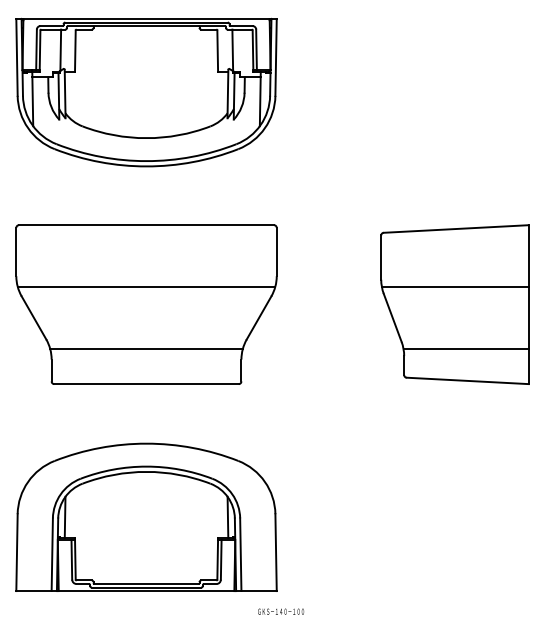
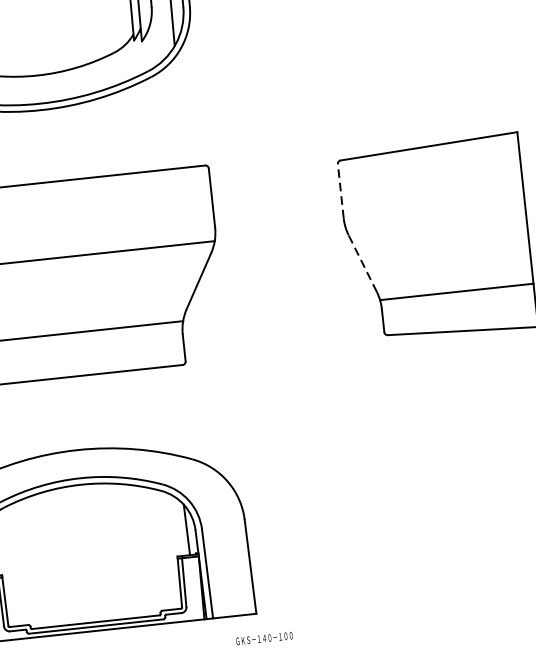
line: (381, 257) -> (341, 191), solid -> dashed
line: (454, 287) -> (434, 218), removed
line: (392, 317) -> (362, 263), solid -> dashed

